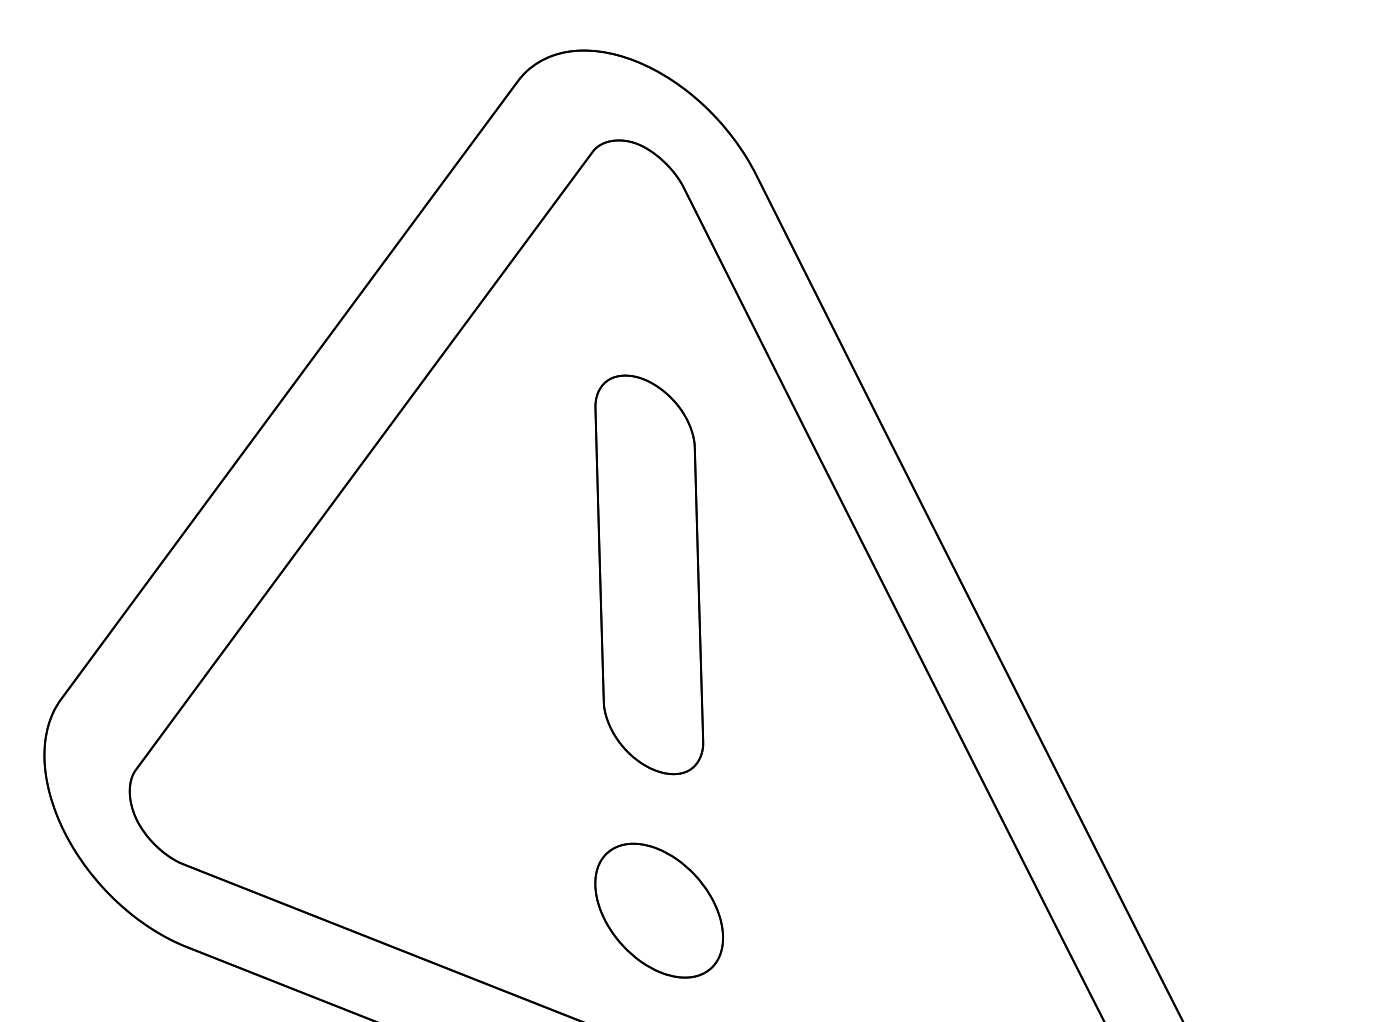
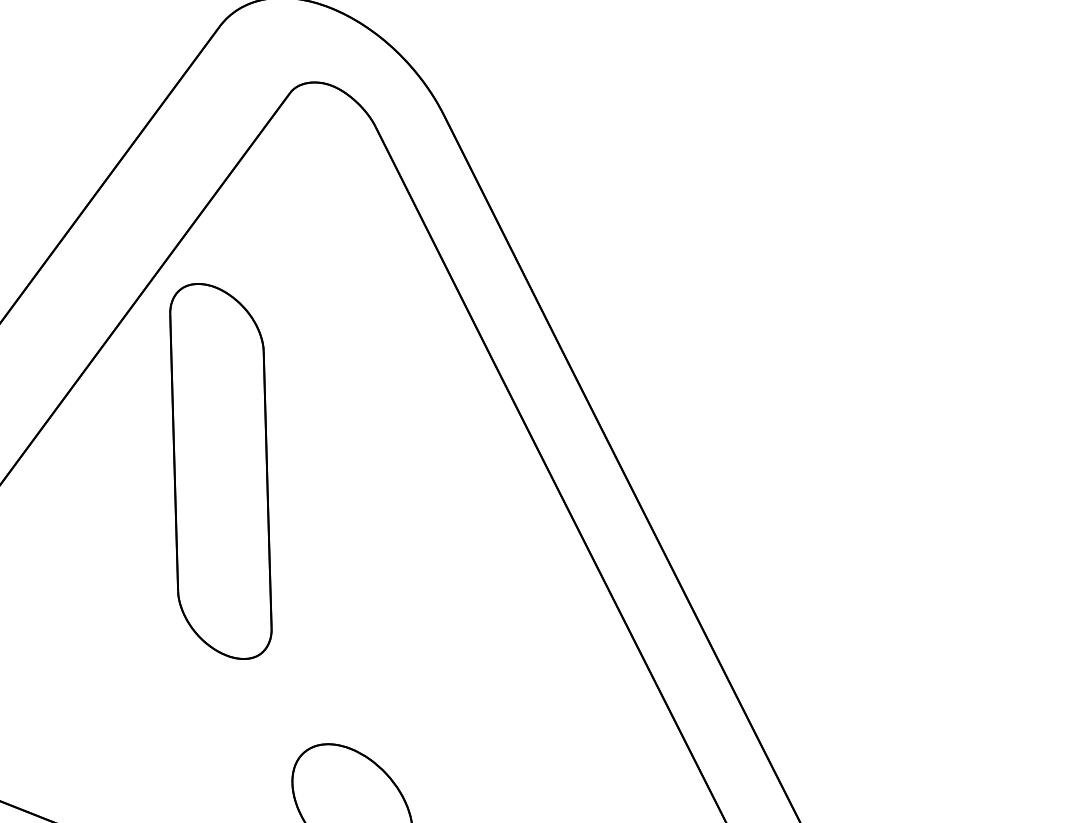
part: (649, 574) -> (221, 471), moved

